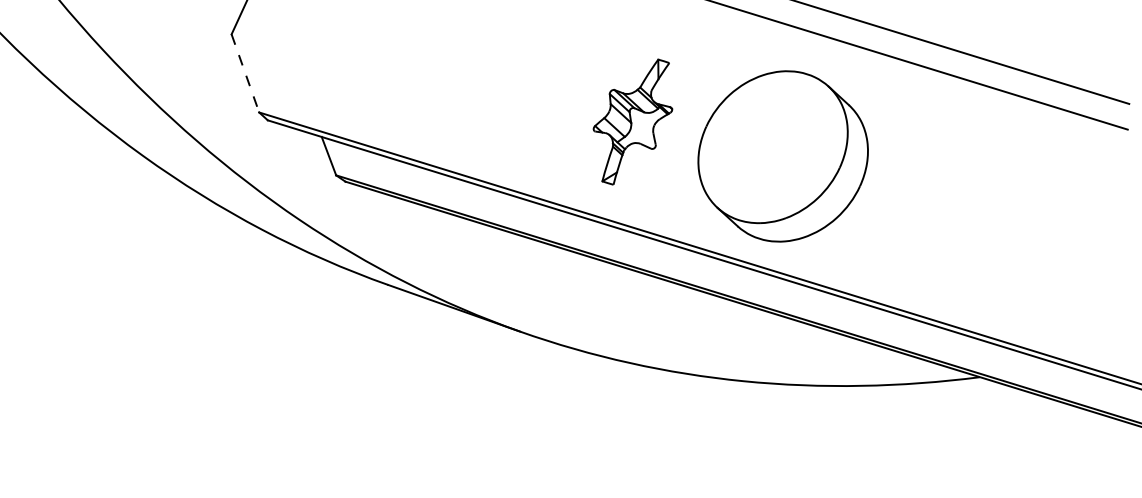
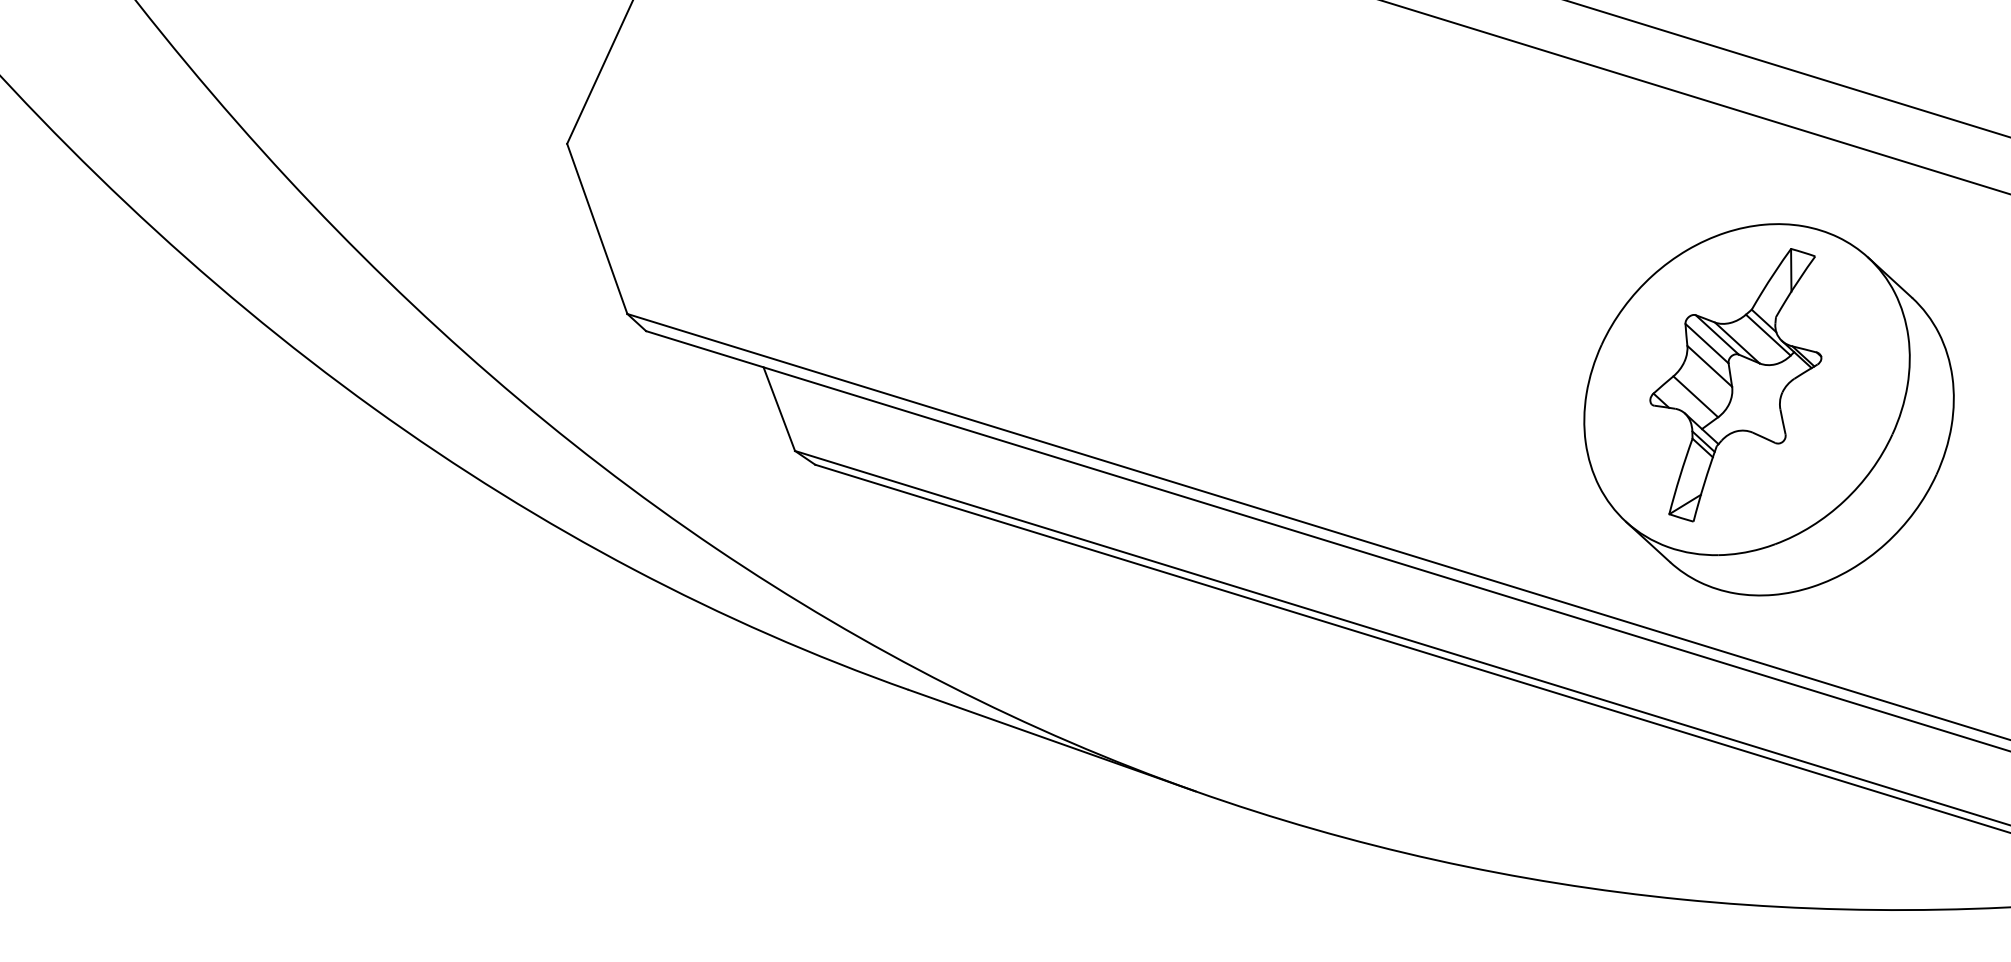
line: (245, 73) -> (597, 229), dashed -> solid
part: (632, 121) -> (1734, 383), moved

